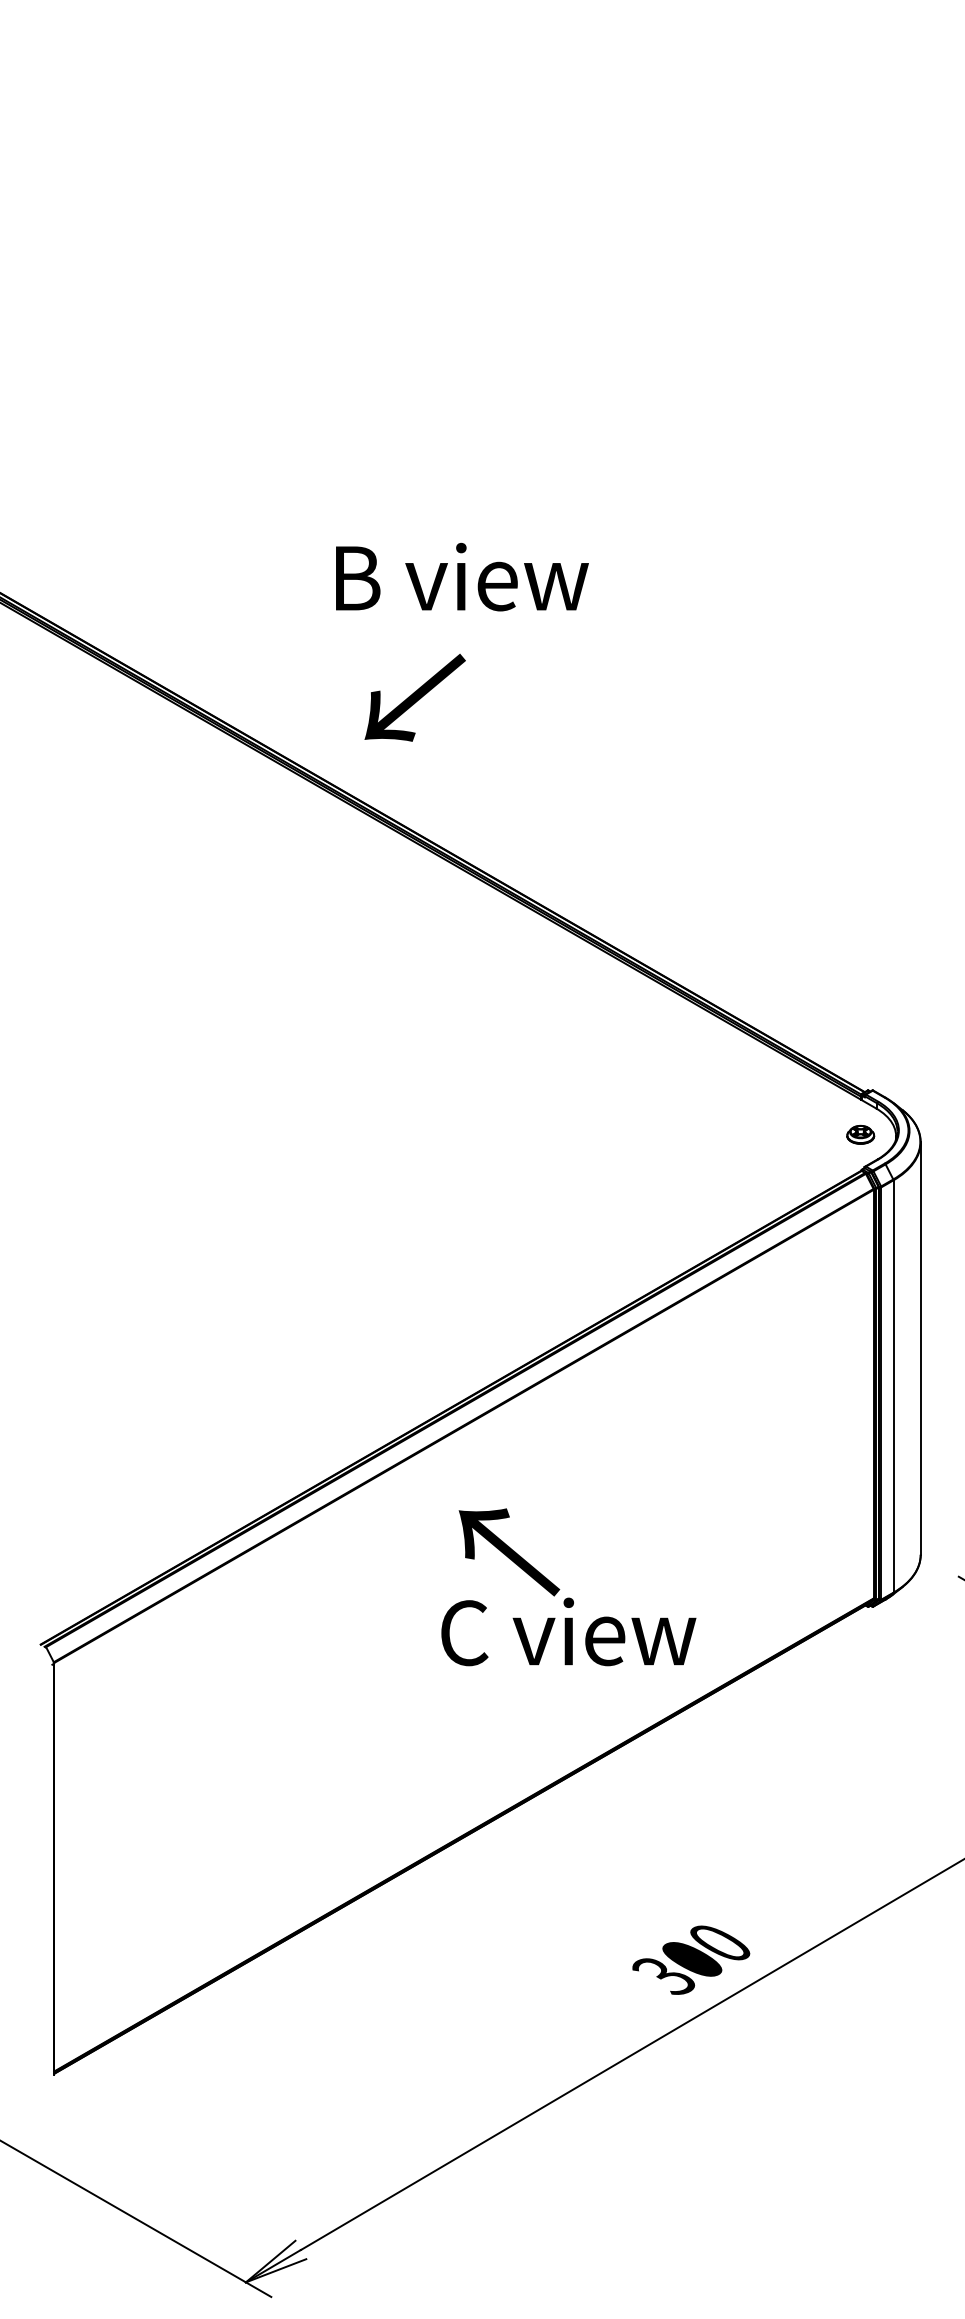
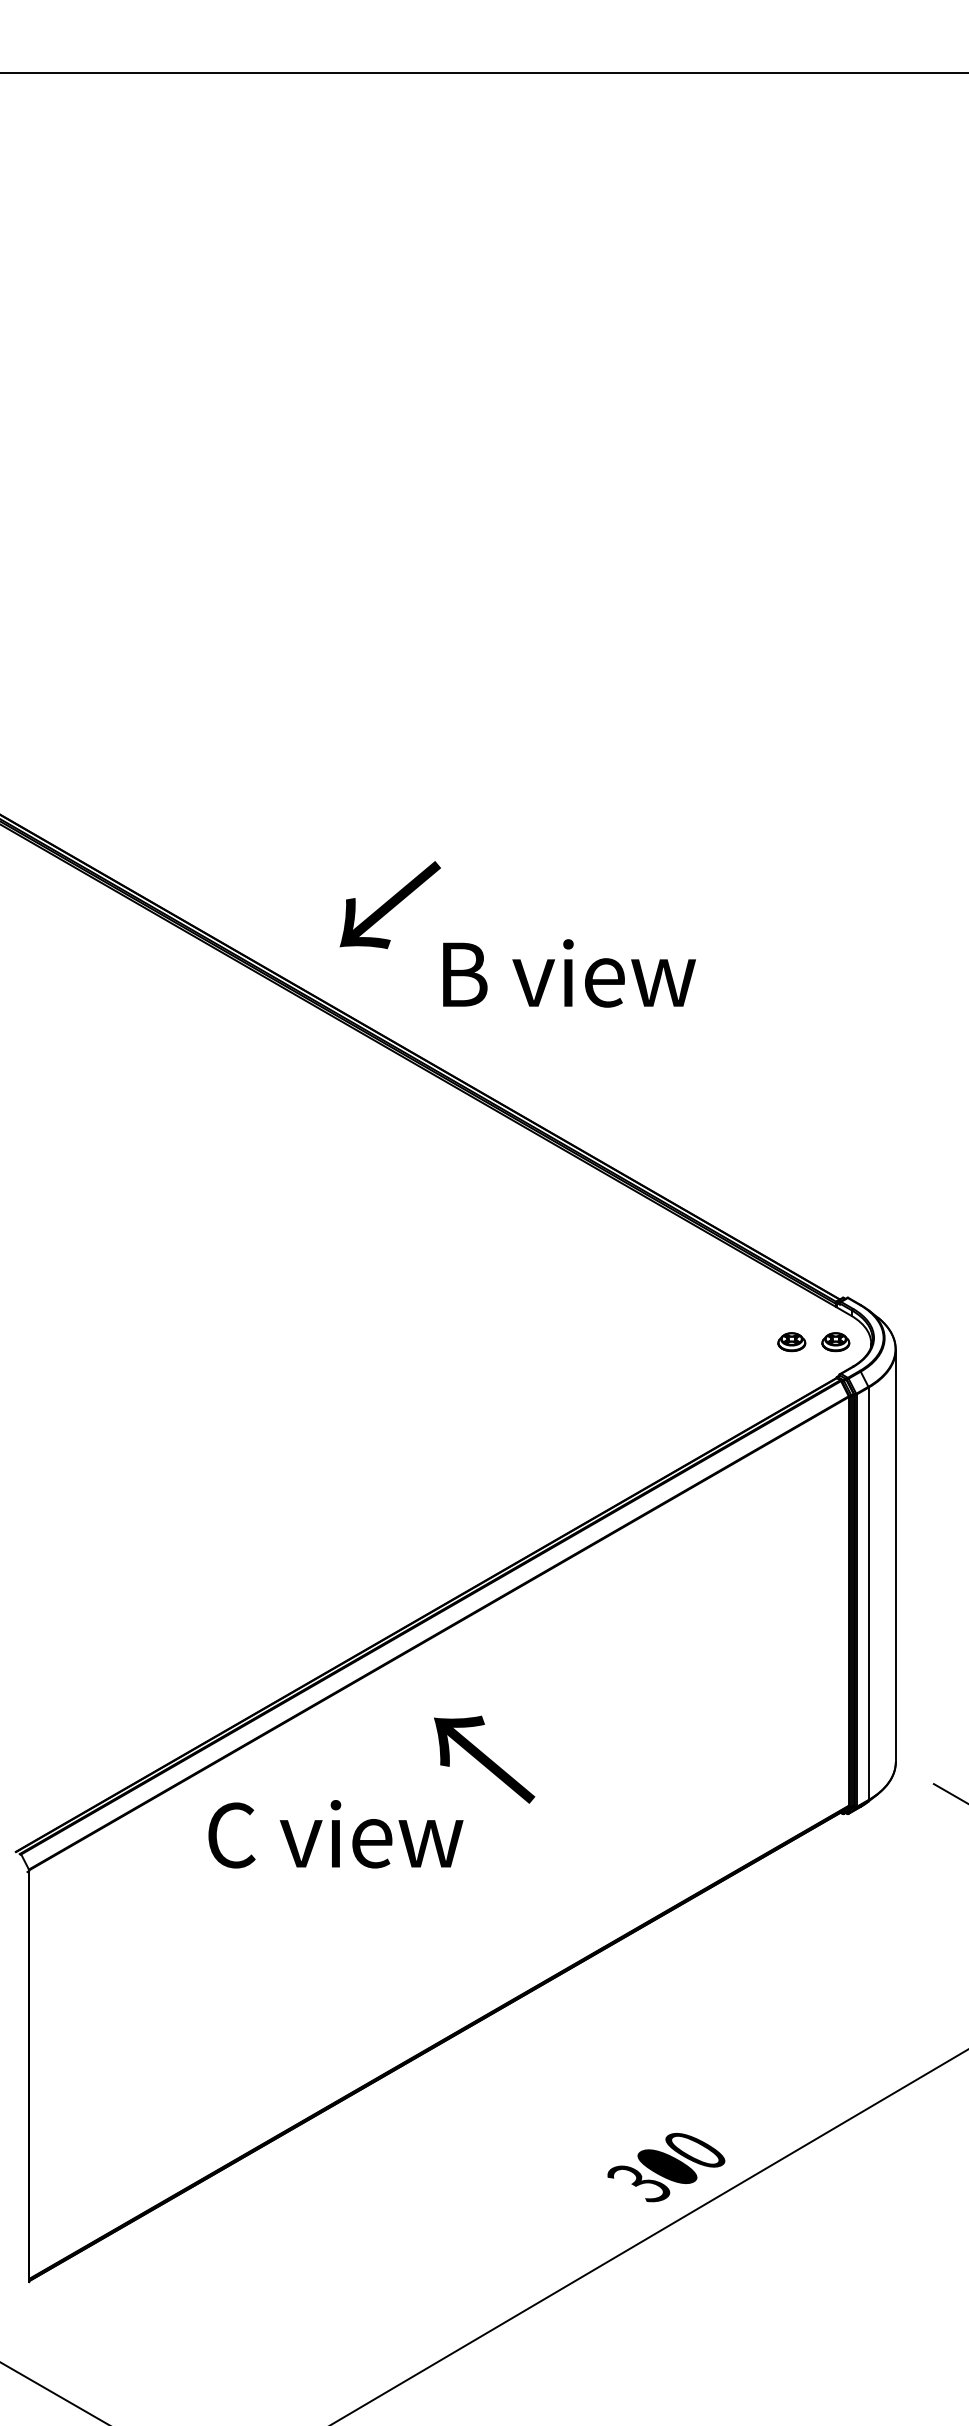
text: (462, 577) -> (569, 973), moved
part: (816, 1135) -> (791, 1342), added
text: (568, 1632) -> (335, 1834), moved

